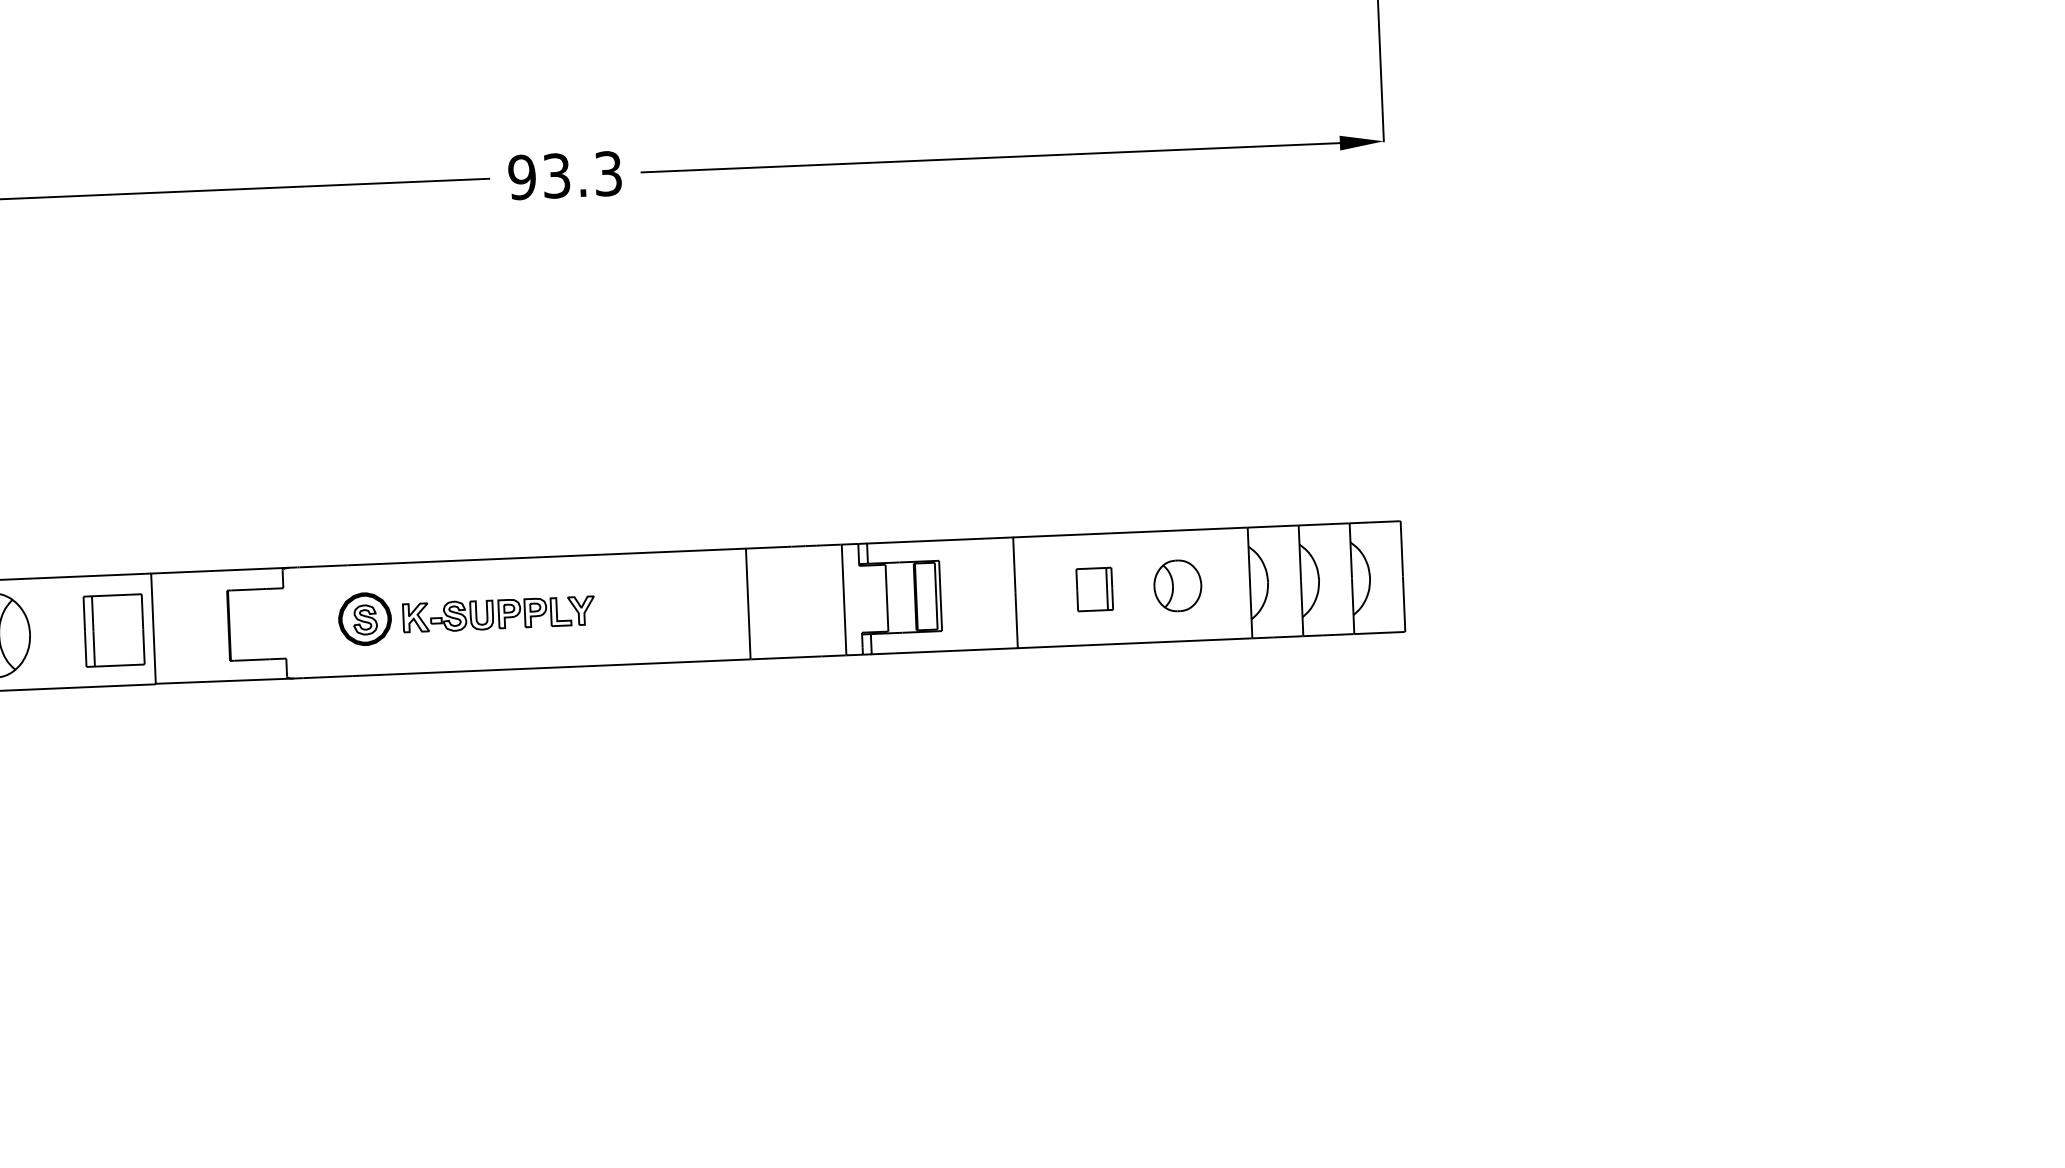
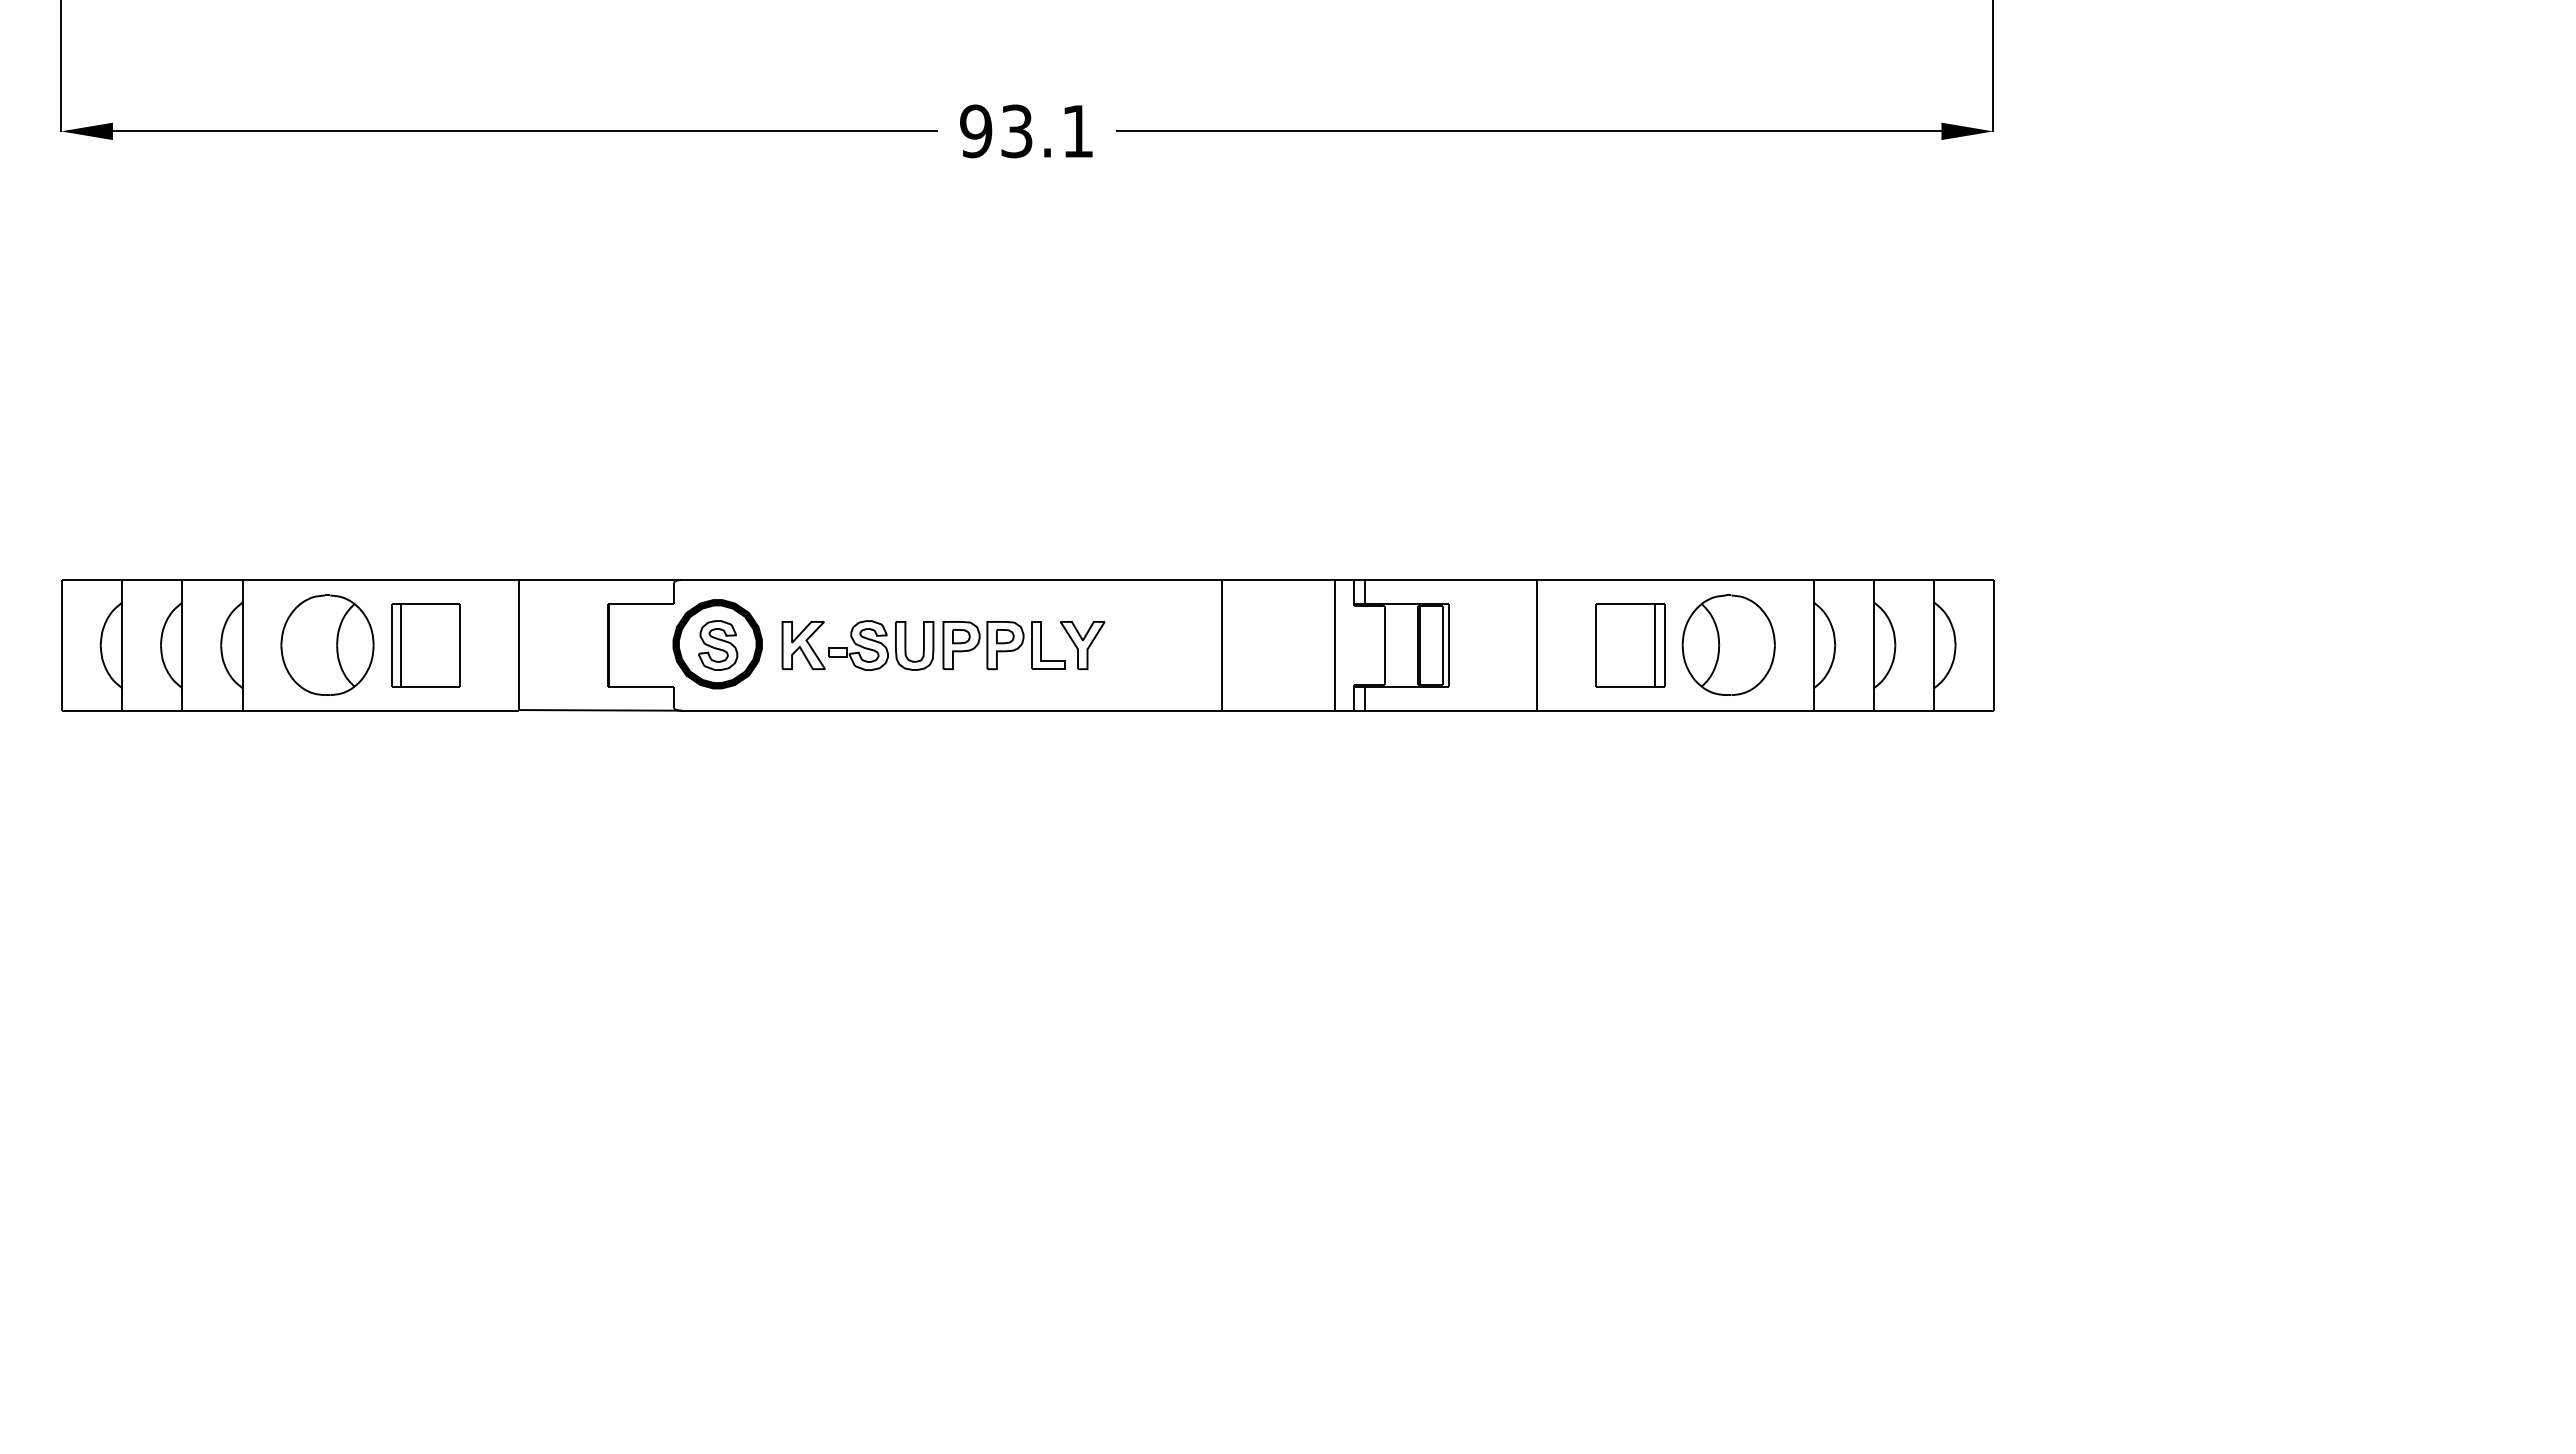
text: (608, 173) -> (1077, 131), 93.3 -> 93.1
part: (1177, 585) -> (1728, 644), size x1.67
part: (1094, 589) -> (1630, 645), size x1.67
part: (466, 615) -> (888, 644), size x1.43
part: (113, 630) -> (425, 645), moved

